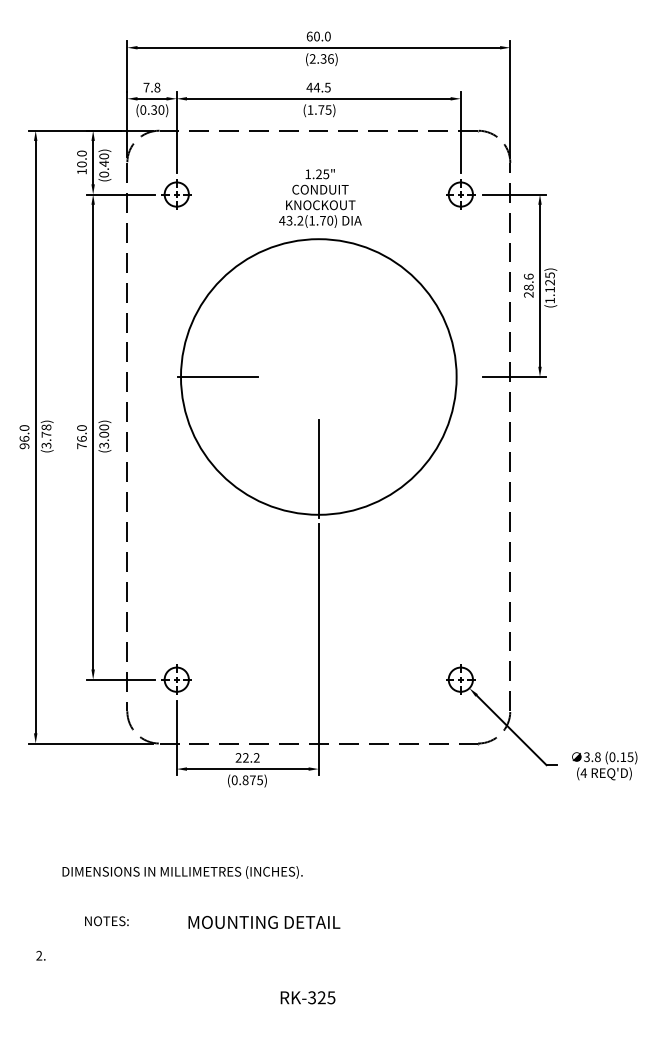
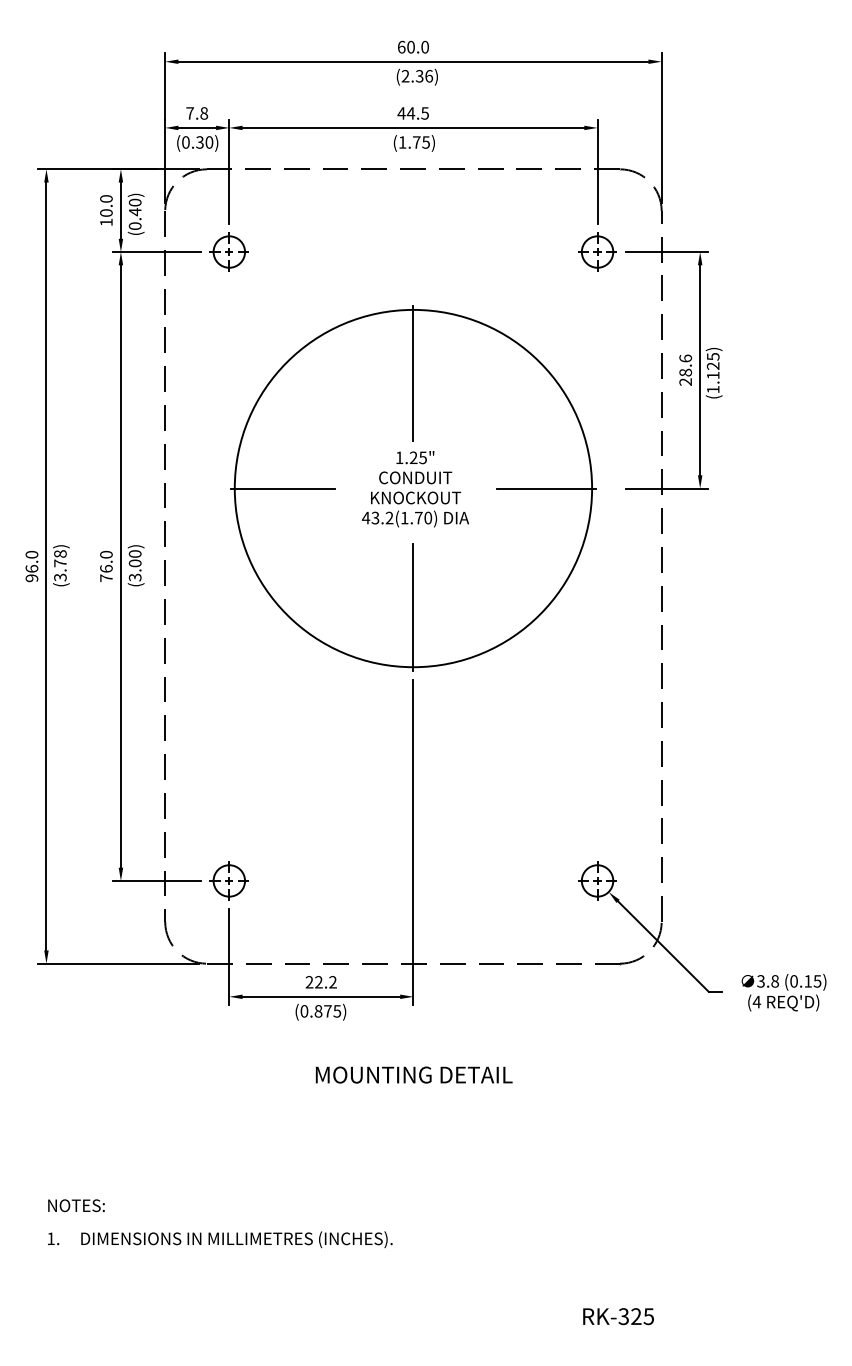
text: (320, 198) -> (415, 489), moved
line: (318, 287) -> (413, 372), added
line: (420, 377) -> (545, 489), added
text: (182, 872) -> (236, 1239), moved
text: (106, 921) -> (75, 1206), moved
text: (264, 921) -> (414, 1073), moved
text: (39, 955) -> (51, 1238), 2. -> 1.
text: (307, 997) -> (617, 1316), moved

